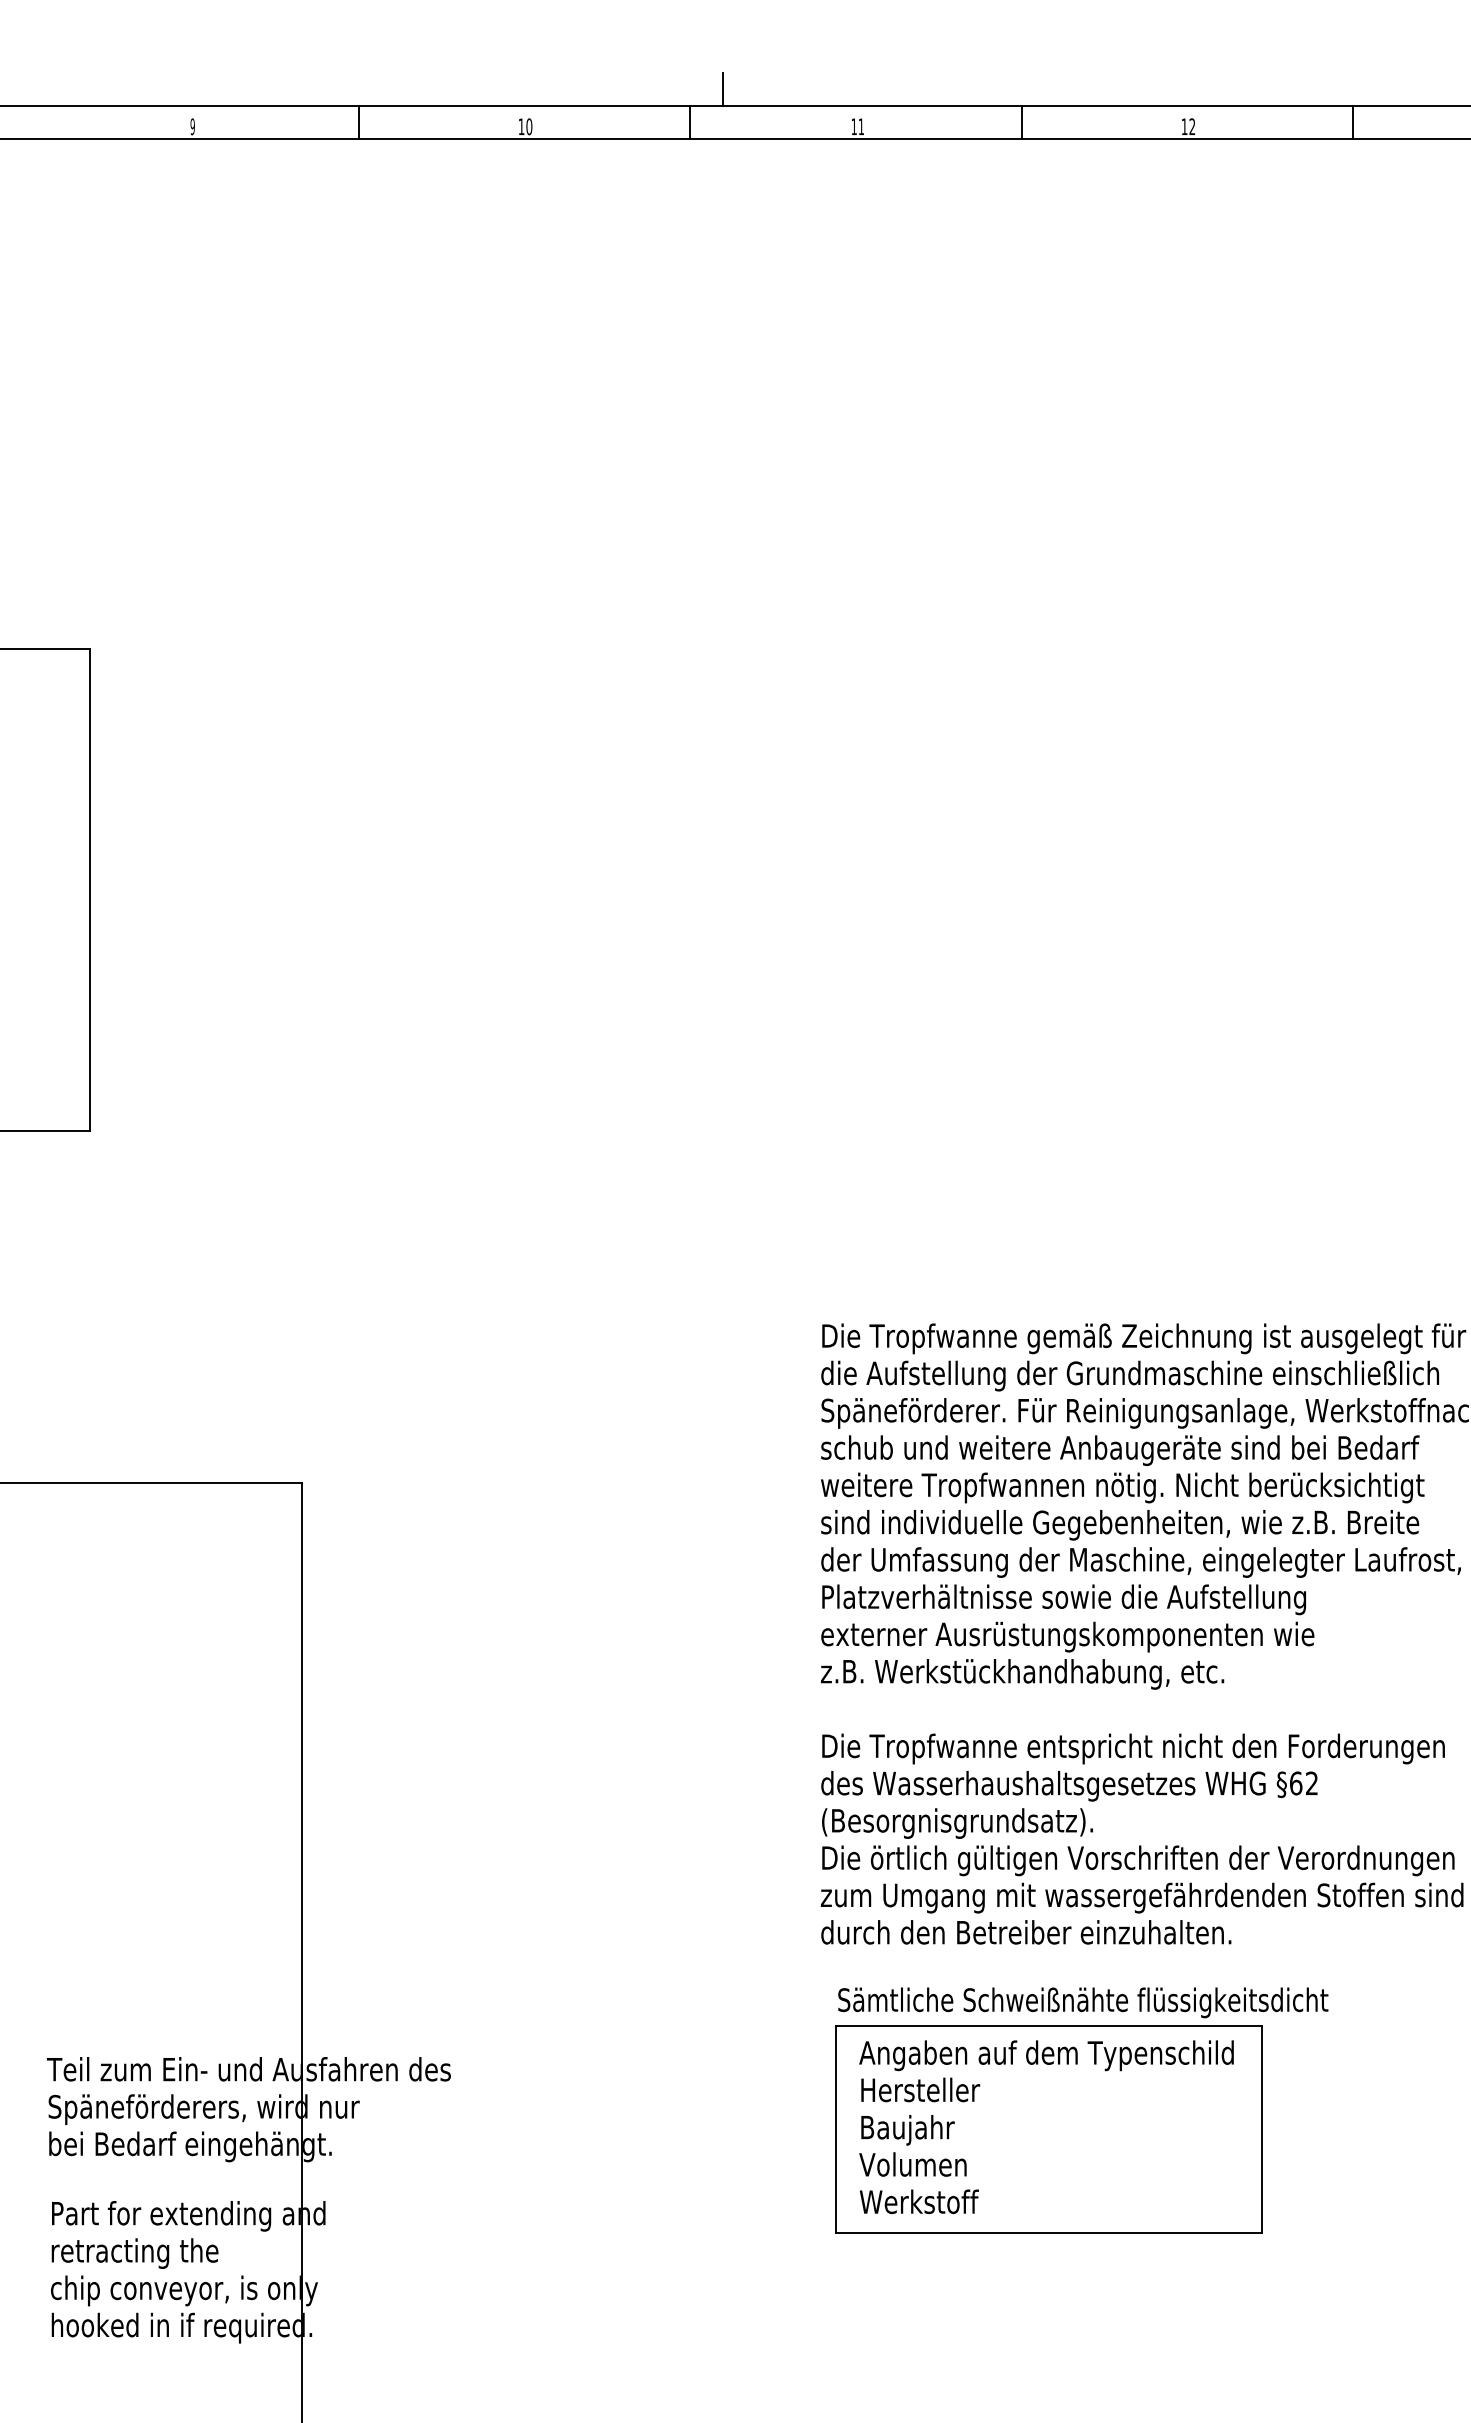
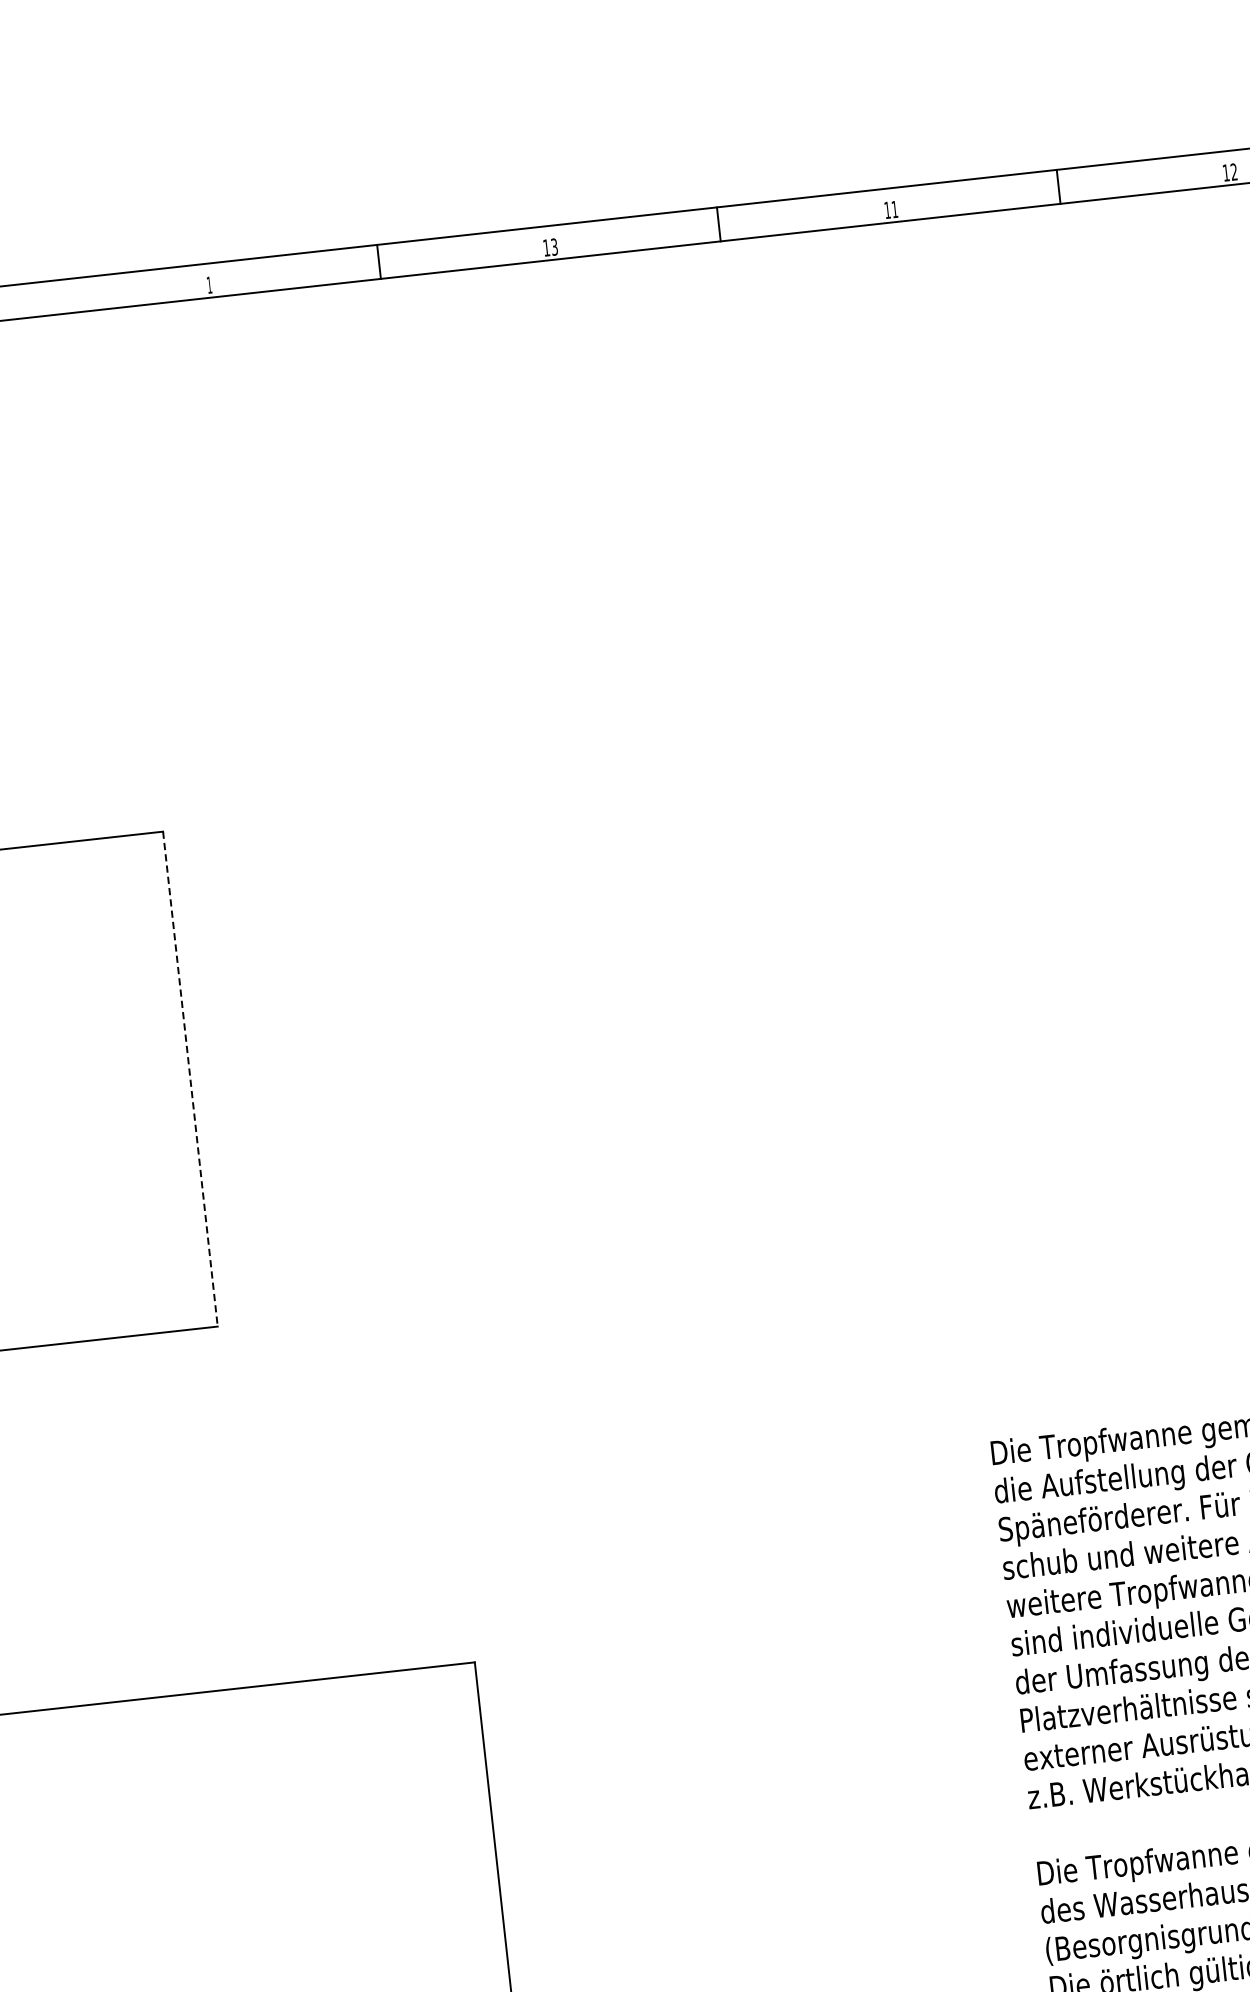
line: (723, 88) -> (749, 185), removed
text: (192, 126) -> (209, 284), 9 -> 1
text: (529, 126) -> (554, 246), 10 -> 13
line: (89, 890) -> (190, 1079), solid -> dashed

